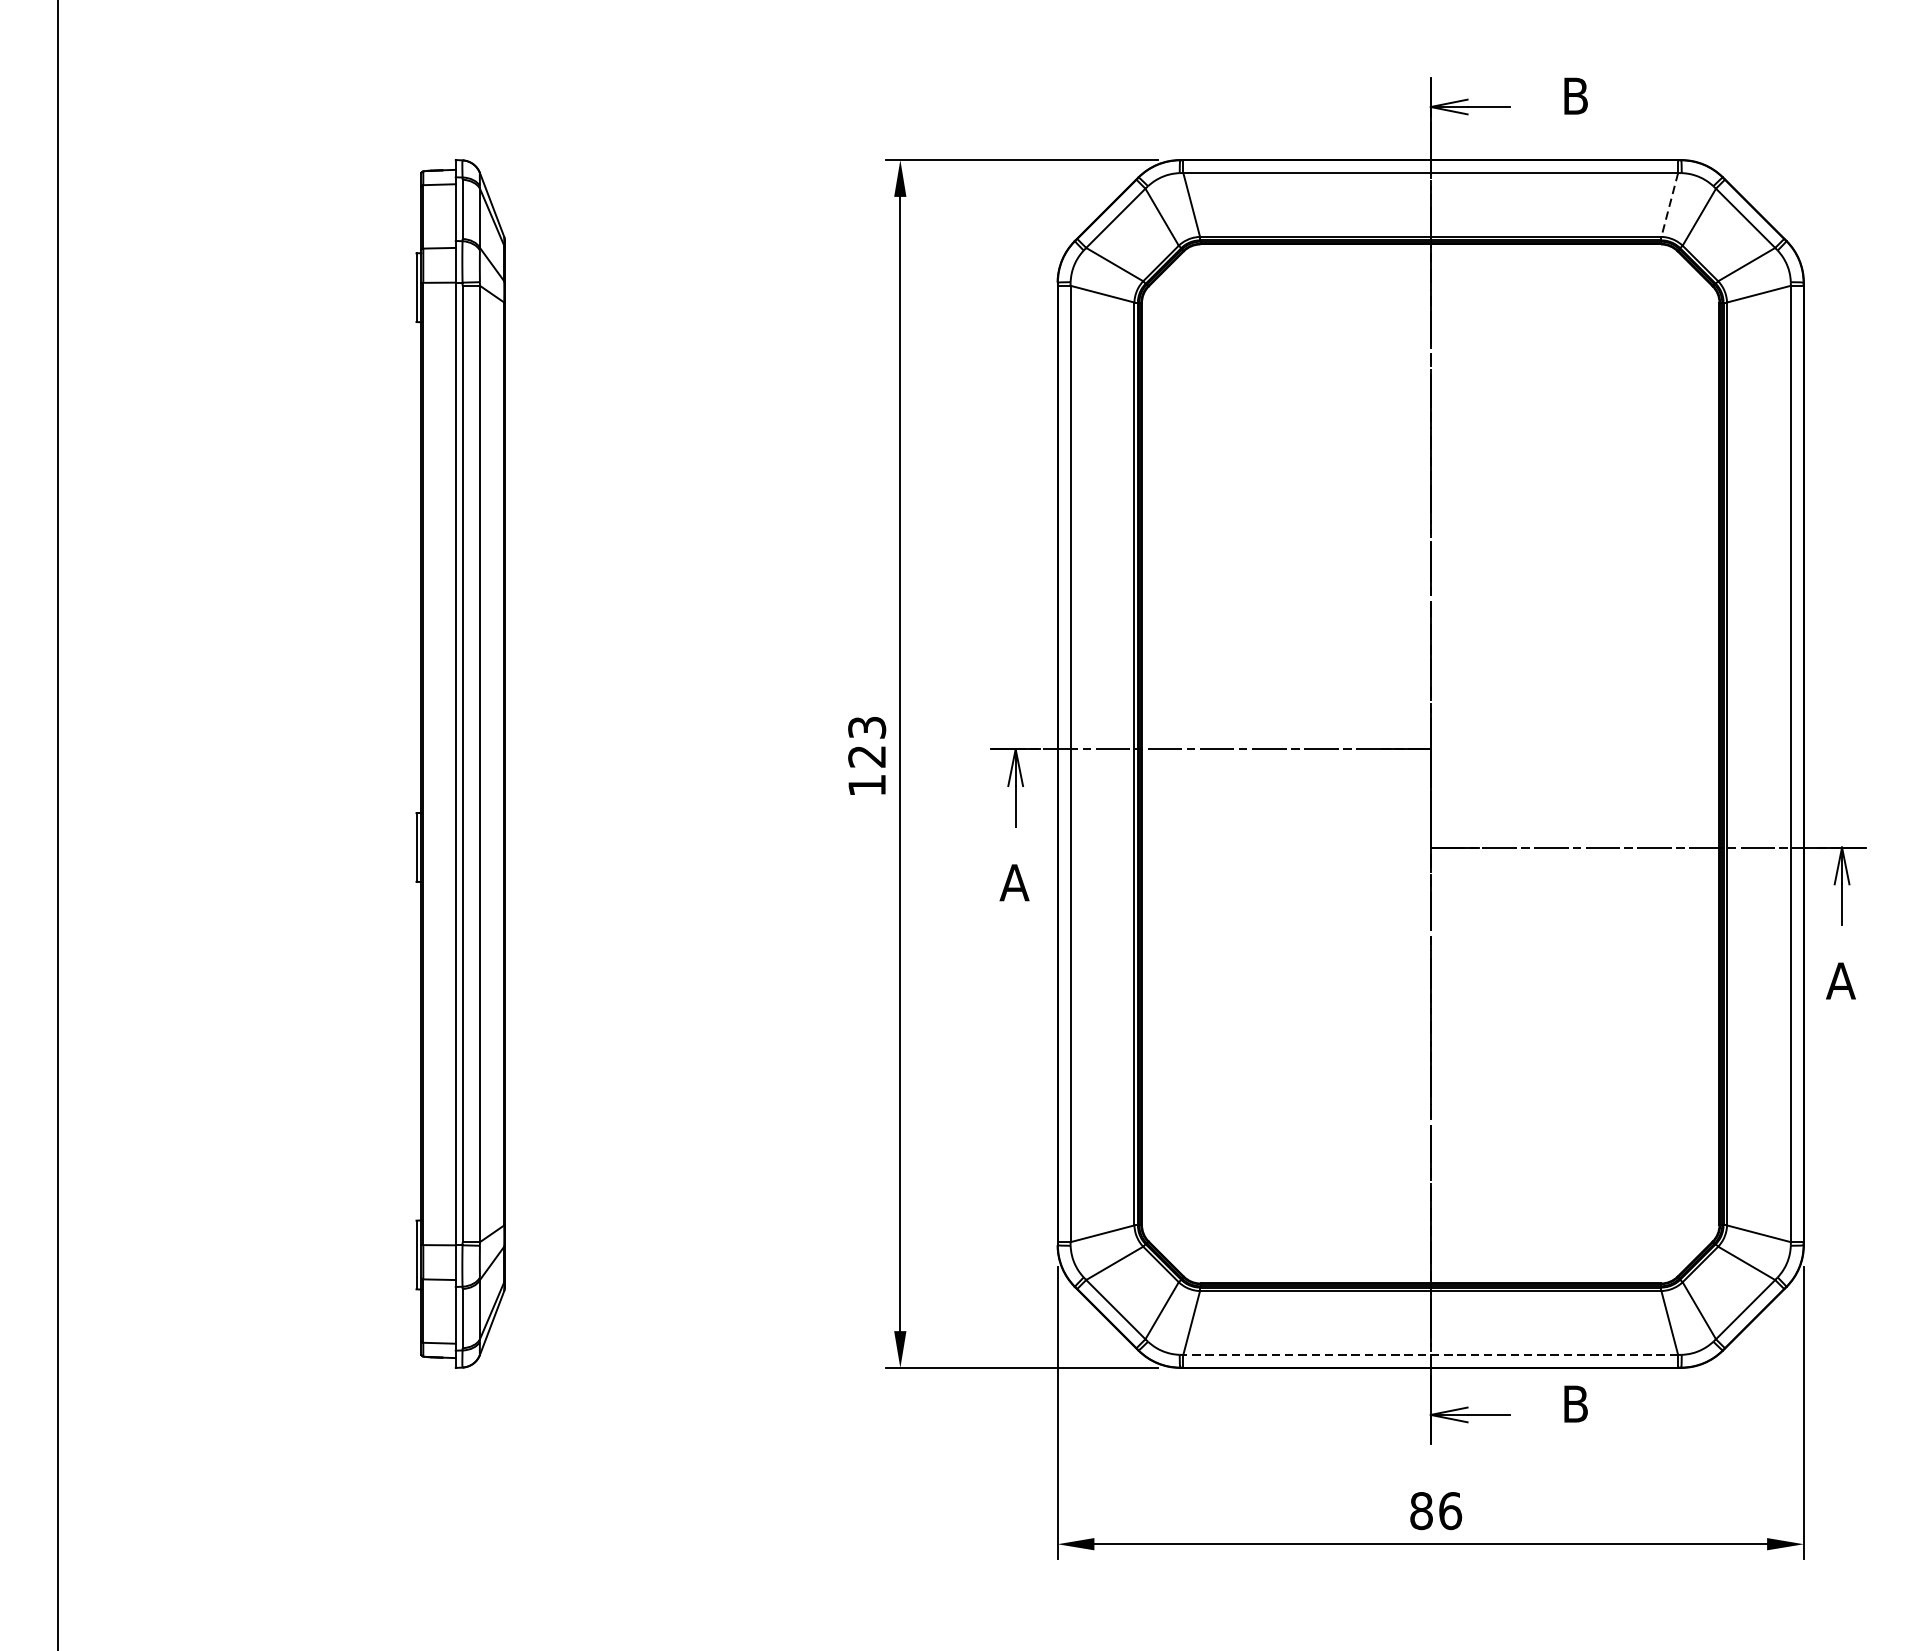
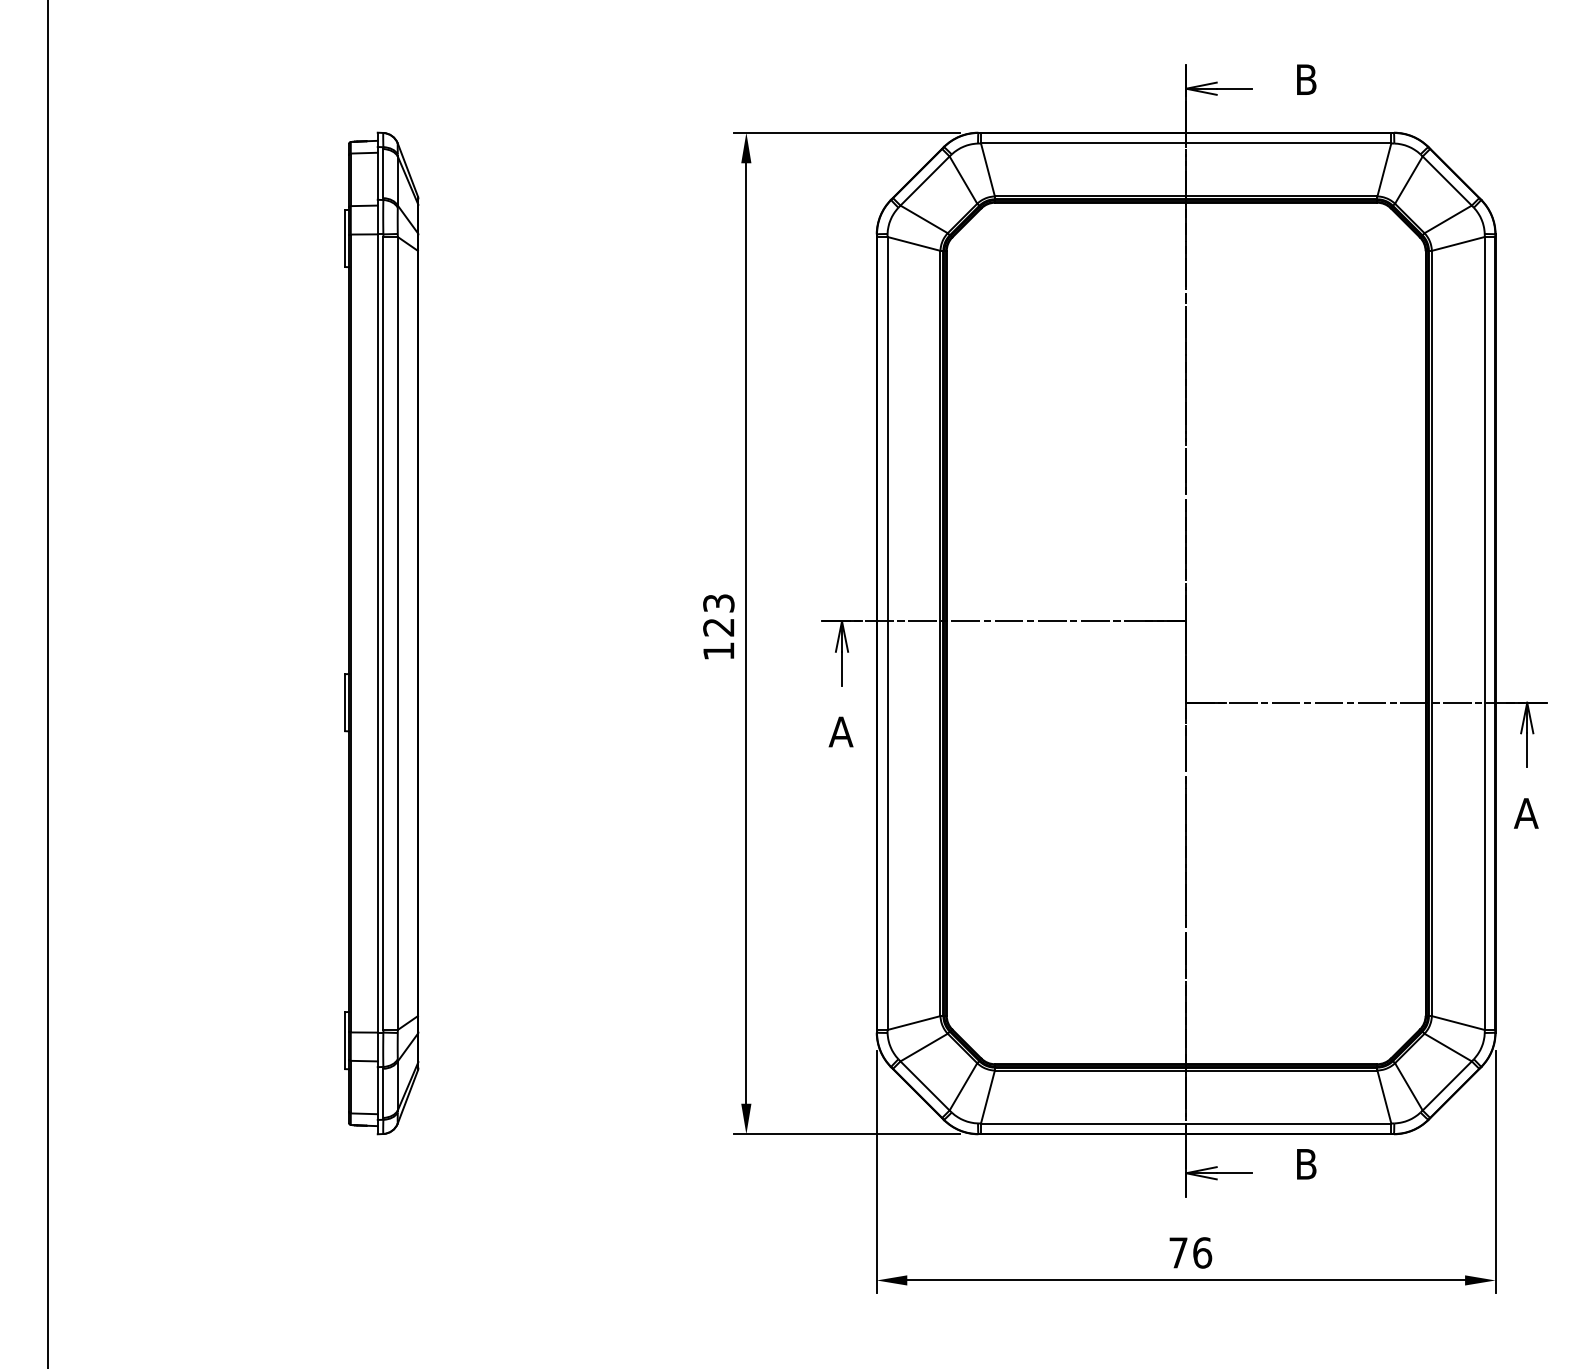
line: (1669, 205) -> (1384, 170), dashed -> solid
line: (1429, 1354) -> (1185, 1123), dashed -> solid
text: (1421, 1510) -> (1178, 1252), 86 -> 76

